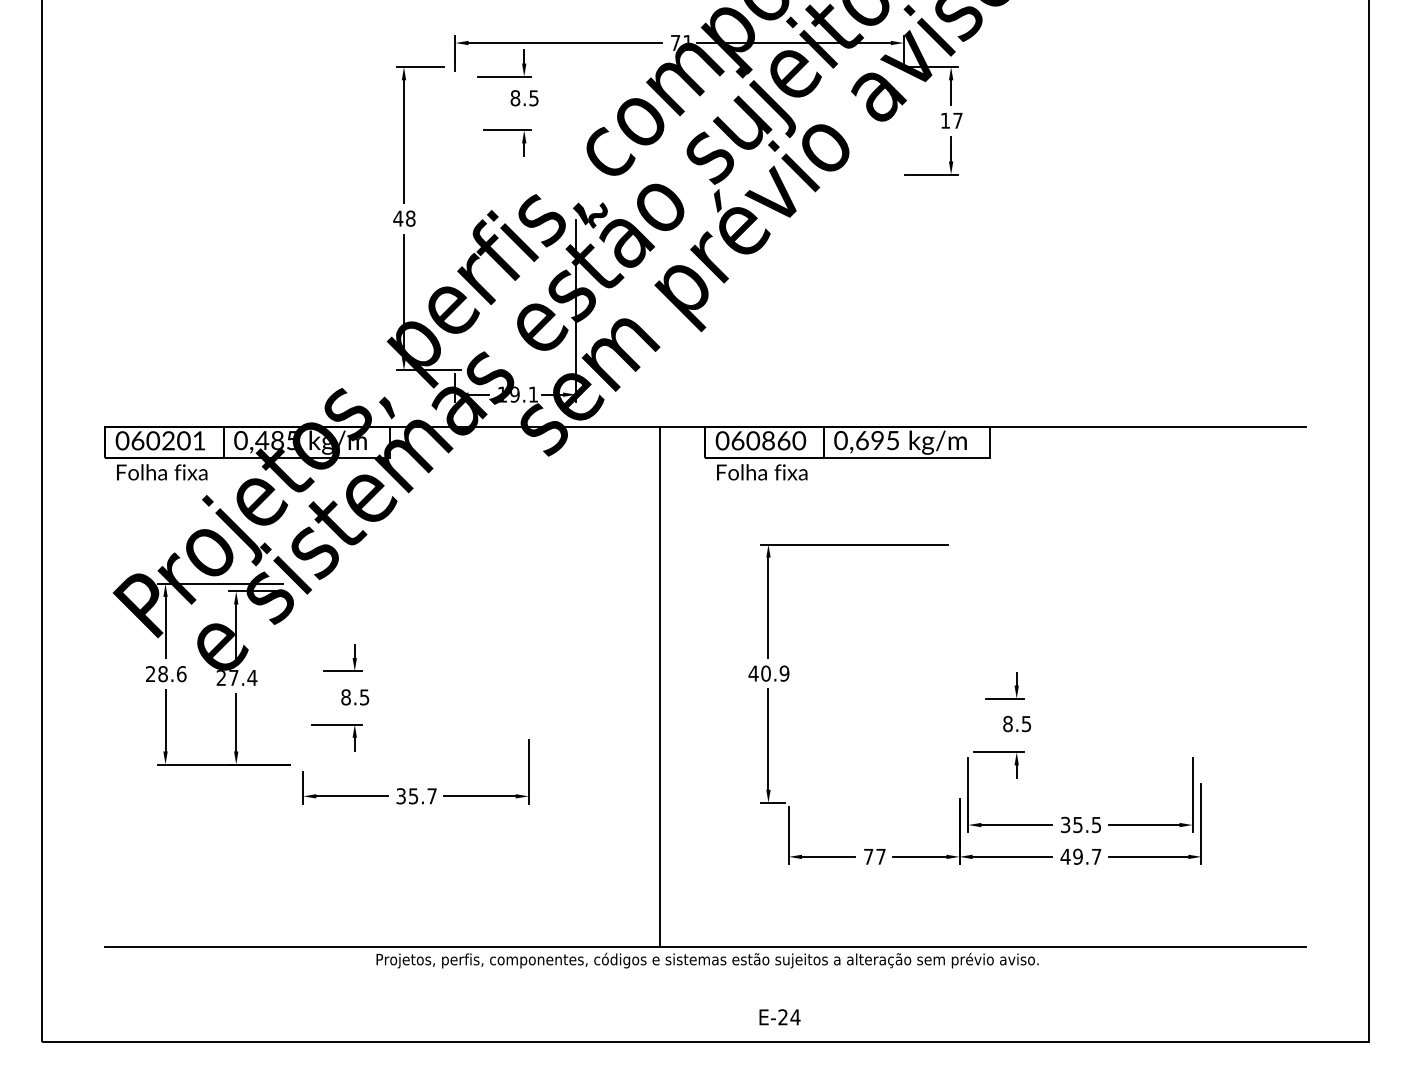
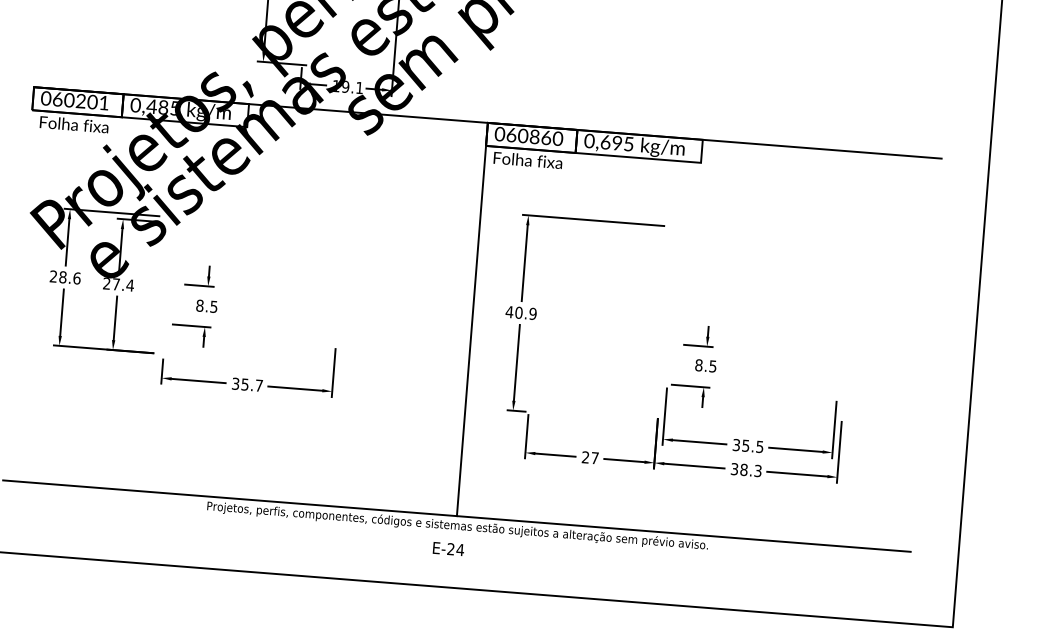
line: (660, 687) -> (472, 319), moved
text: (868, 856) -> (585, 457), 77 -> 27
text: (1080, 856) -> (745, 469), 49.7 -> 38.3
text: (779, 1017) -> (448, 549), moved

